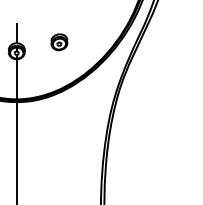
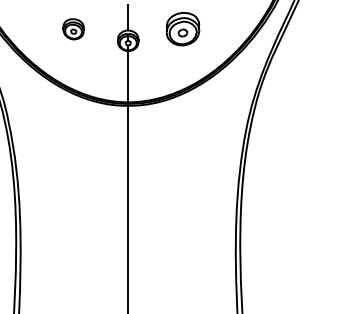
part: (59, 42) -> (182, 29), size x1.6

